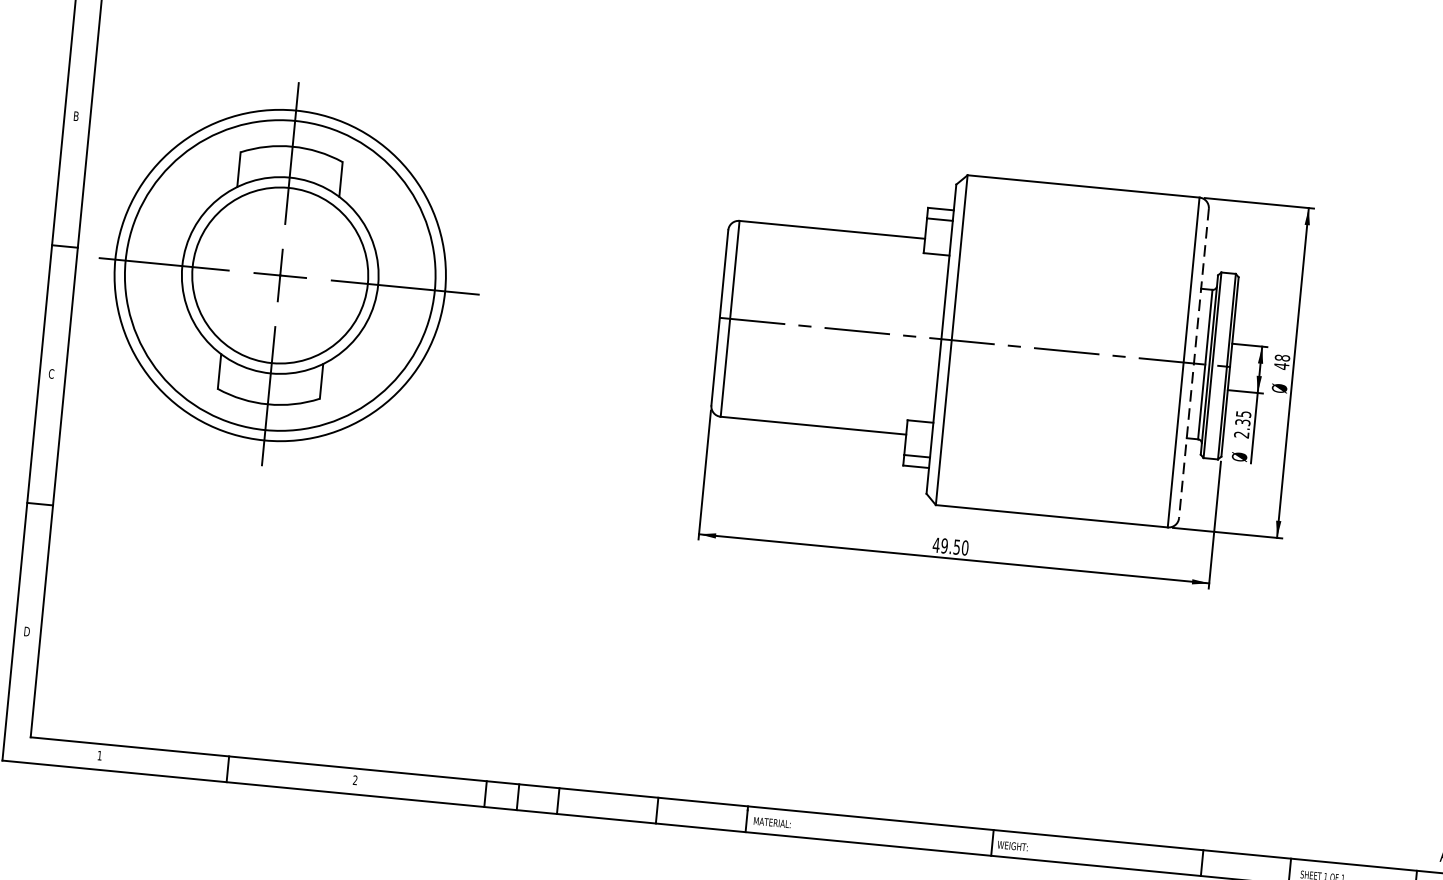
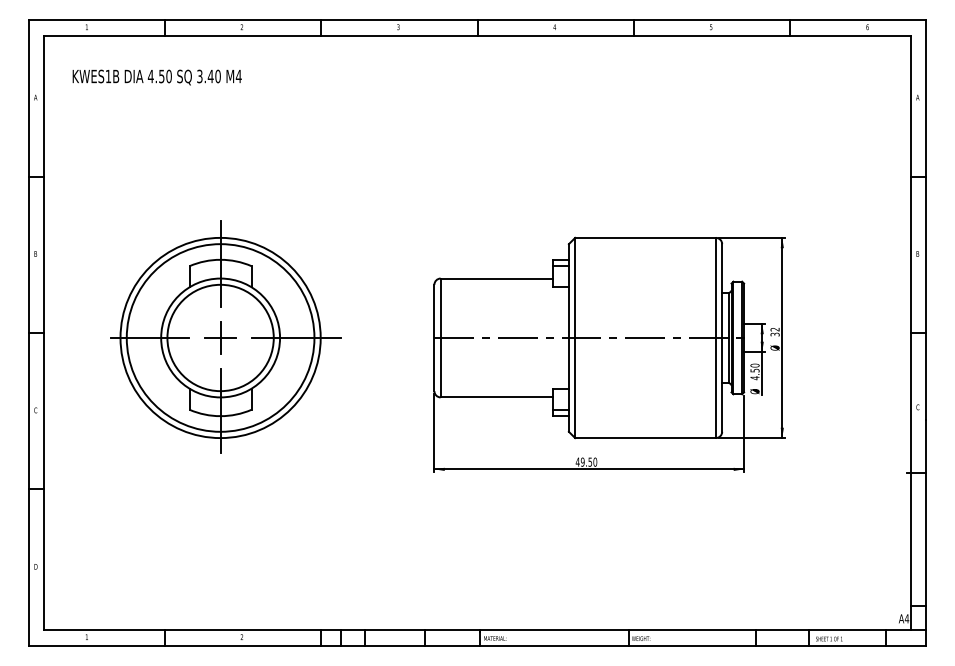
part: (288, 273) -> (225, 336), moved
text: (1281, 361) -> (774, 331), 48 -> 32
line: (1194, 362) -> (722, 337), dashed -> solid
text: (1241, 423) -> (754, 371), 2.35 -> 4.50

